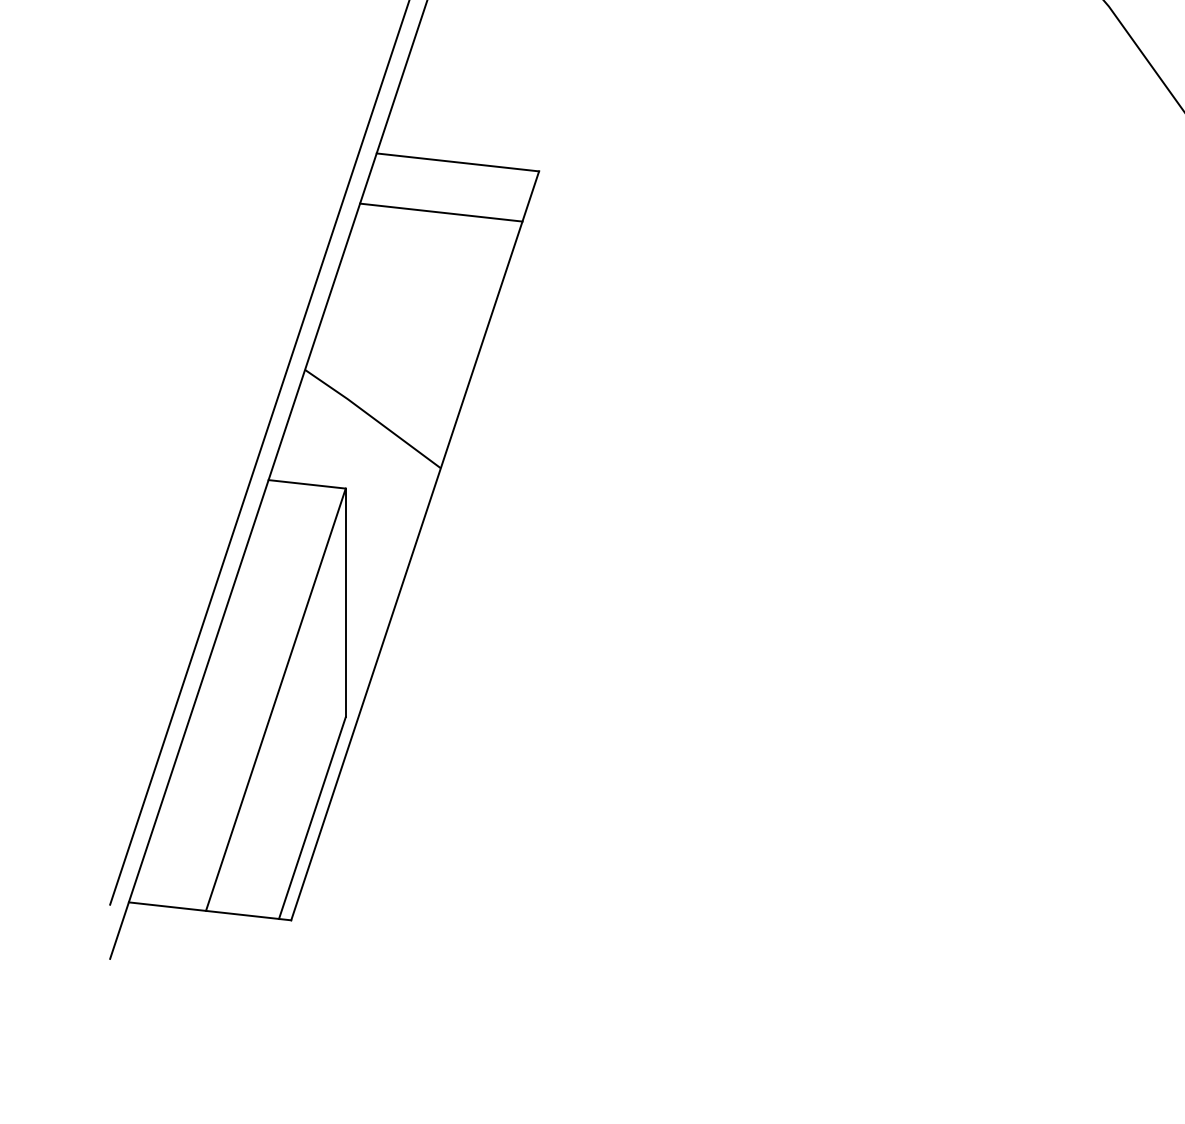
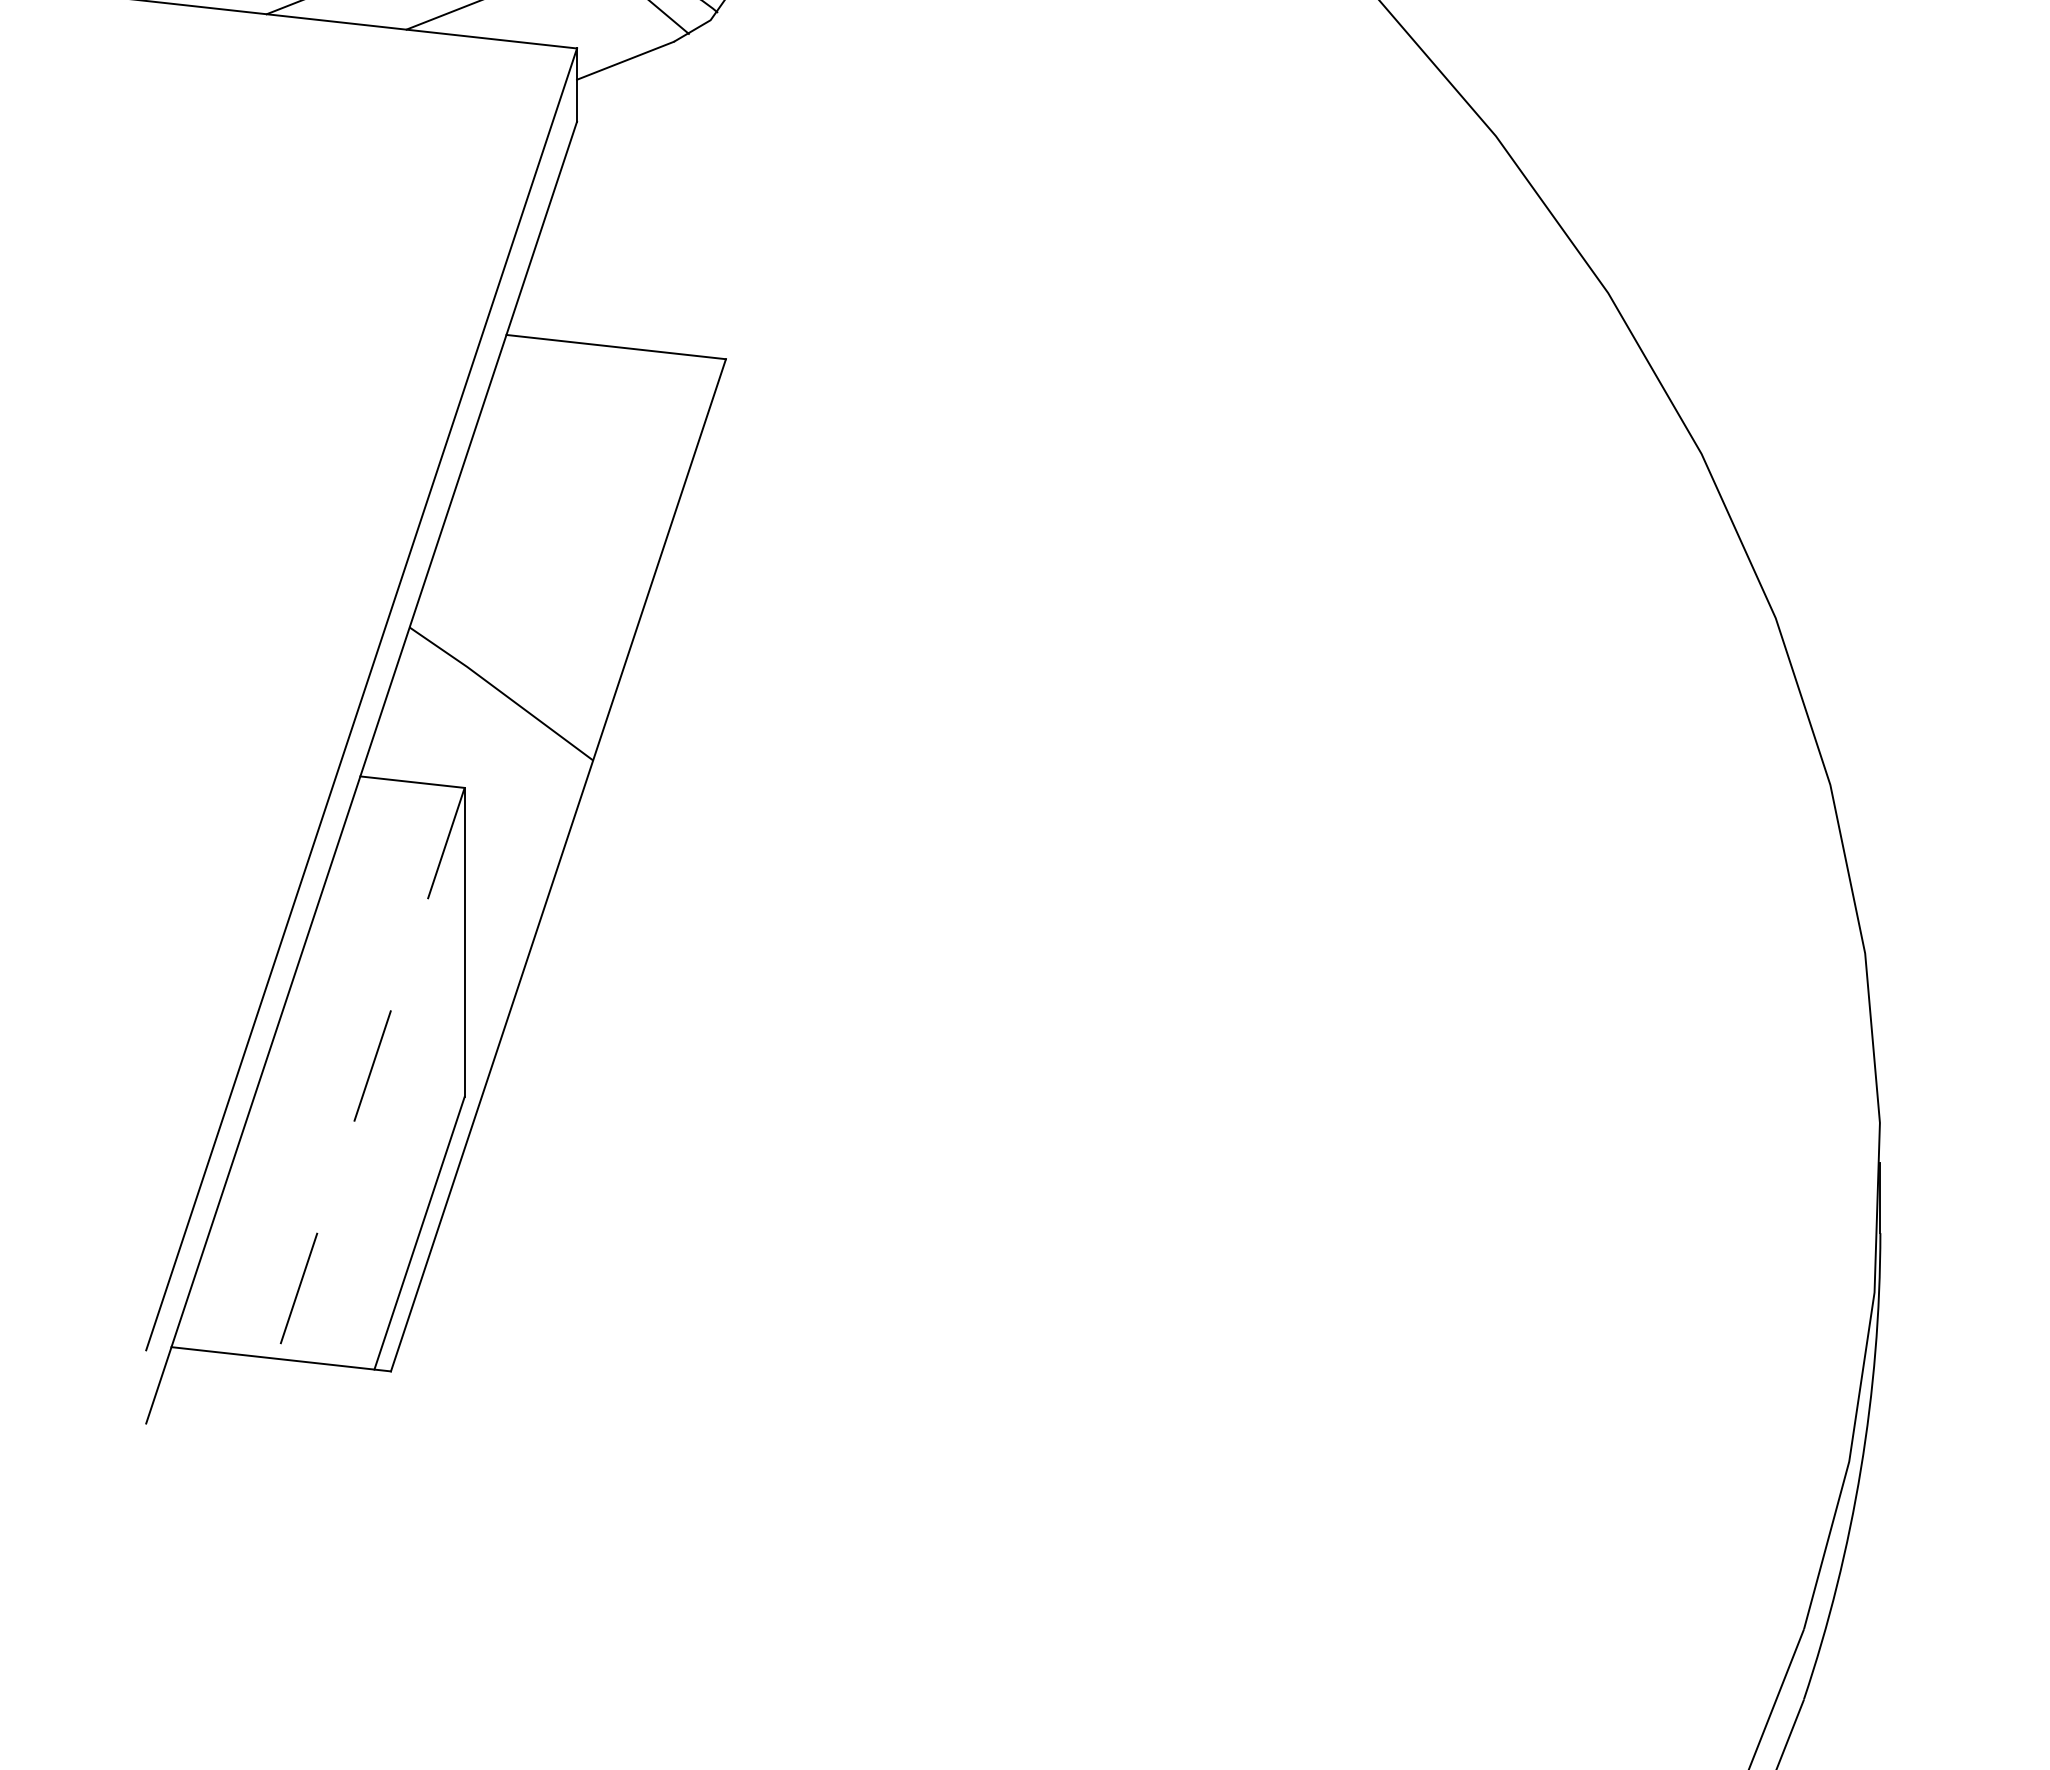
line: (441, 212) -> (593, 414), removed
line: (276, 699) -> (370, 1073), solid -> dashed

